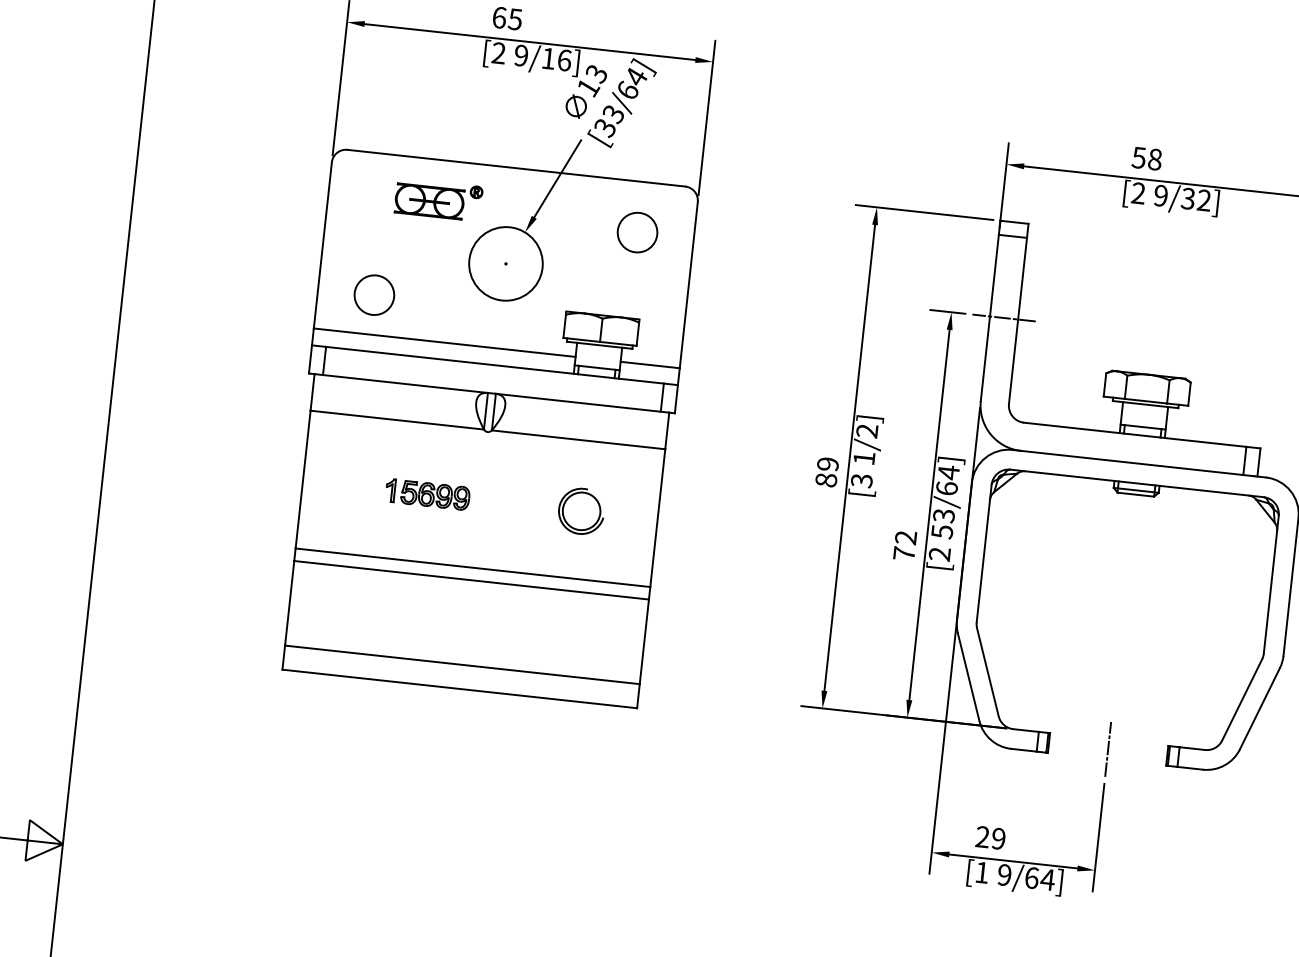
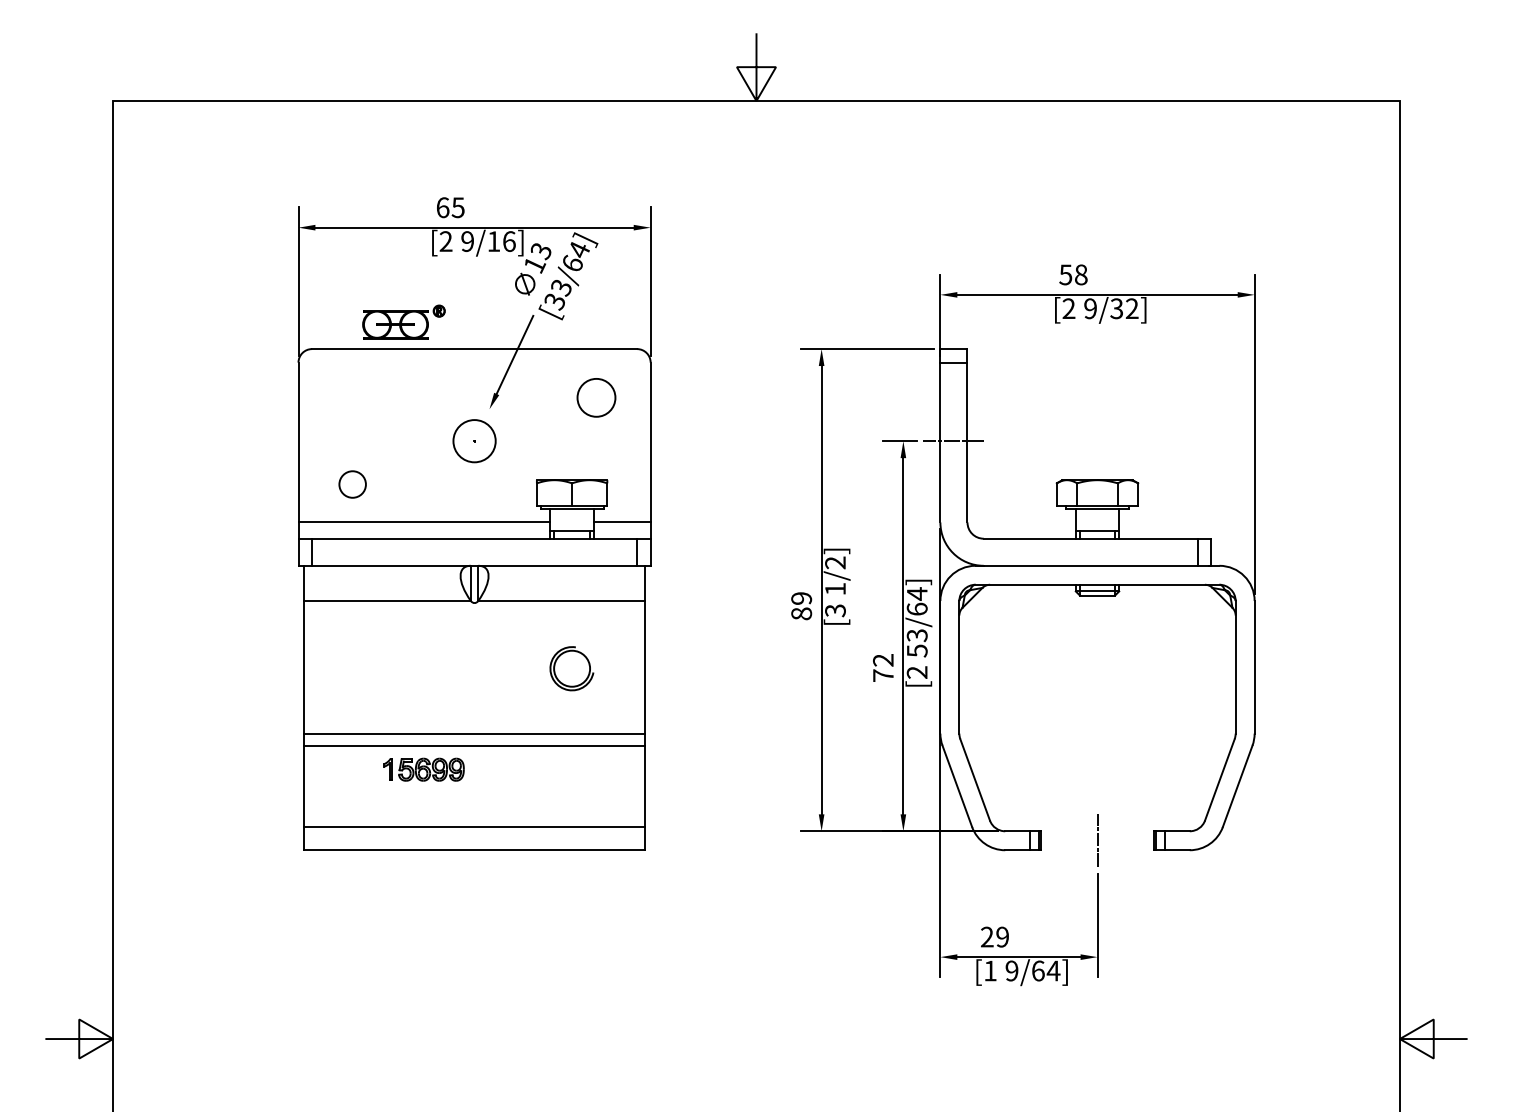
part: (438, 199) -> (403, 321), moved
circle: (505, 263) -> (474, 440), size x0.6
circle: (374, 295) -> (352, 484), size x0.7
part: (427, 494) -> (423, 769), moved

